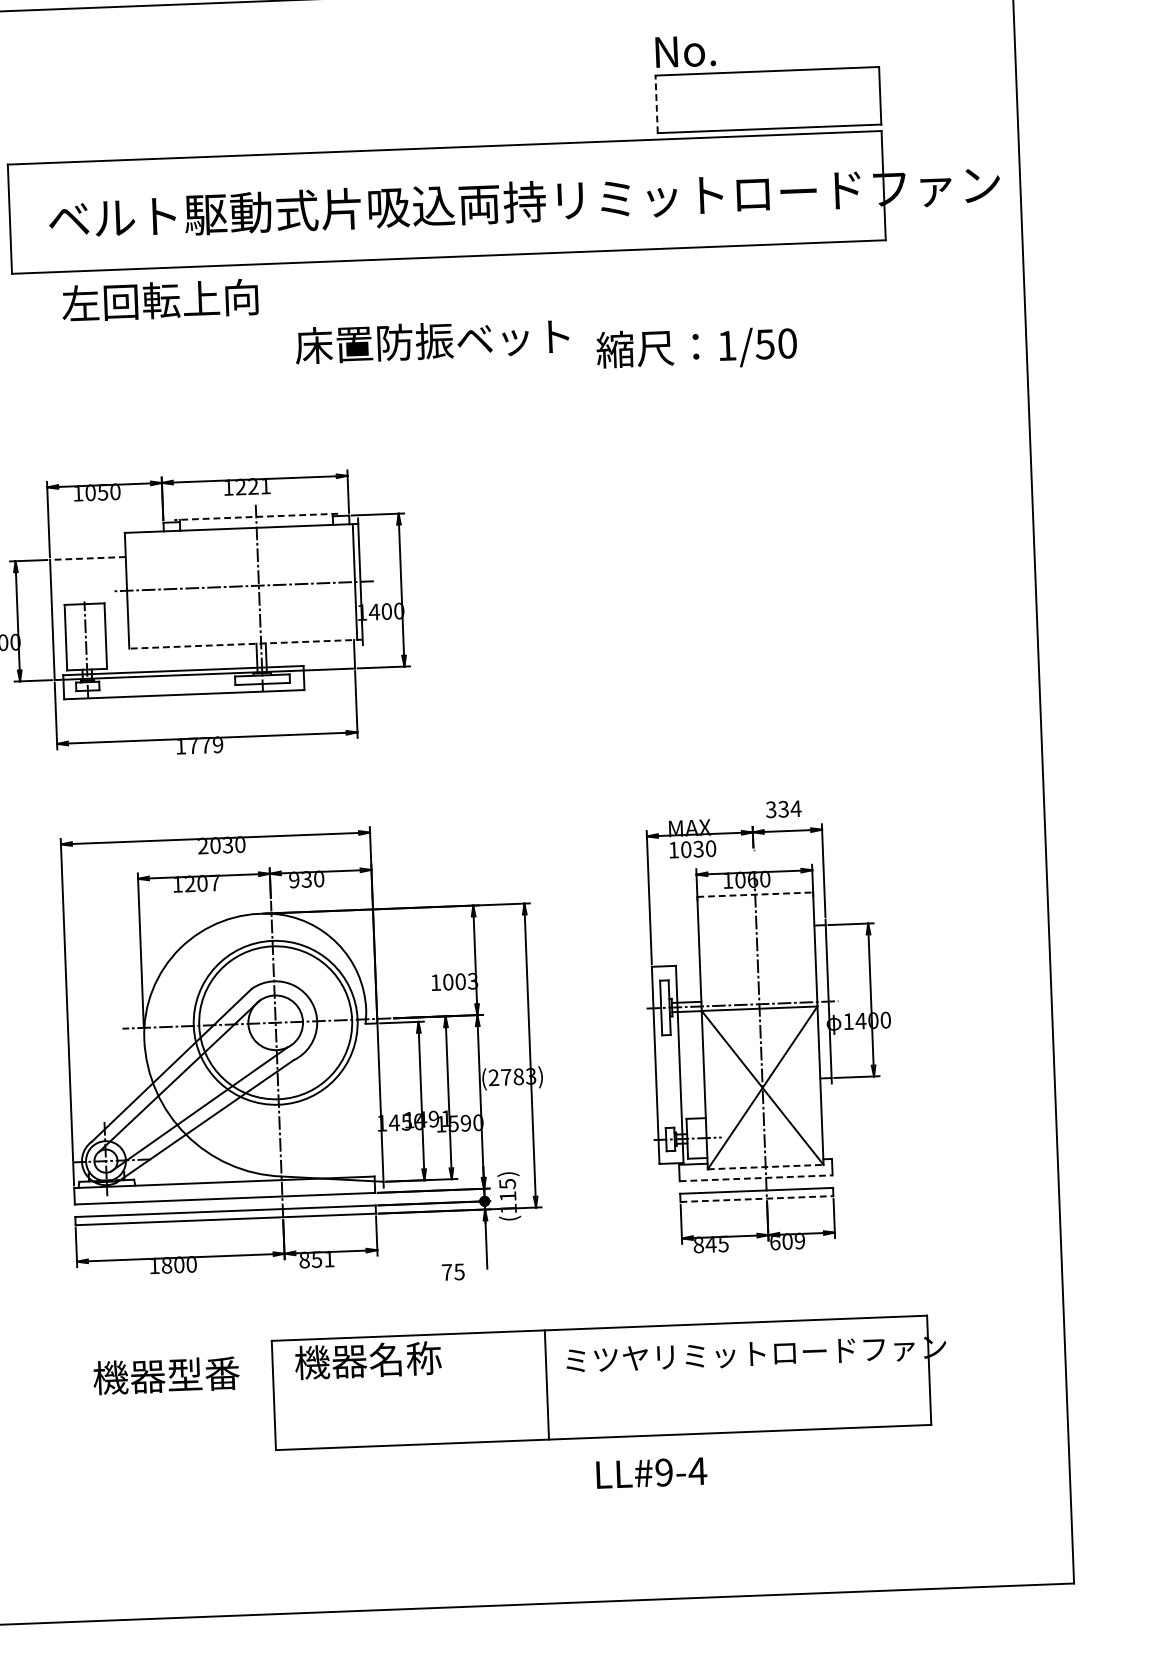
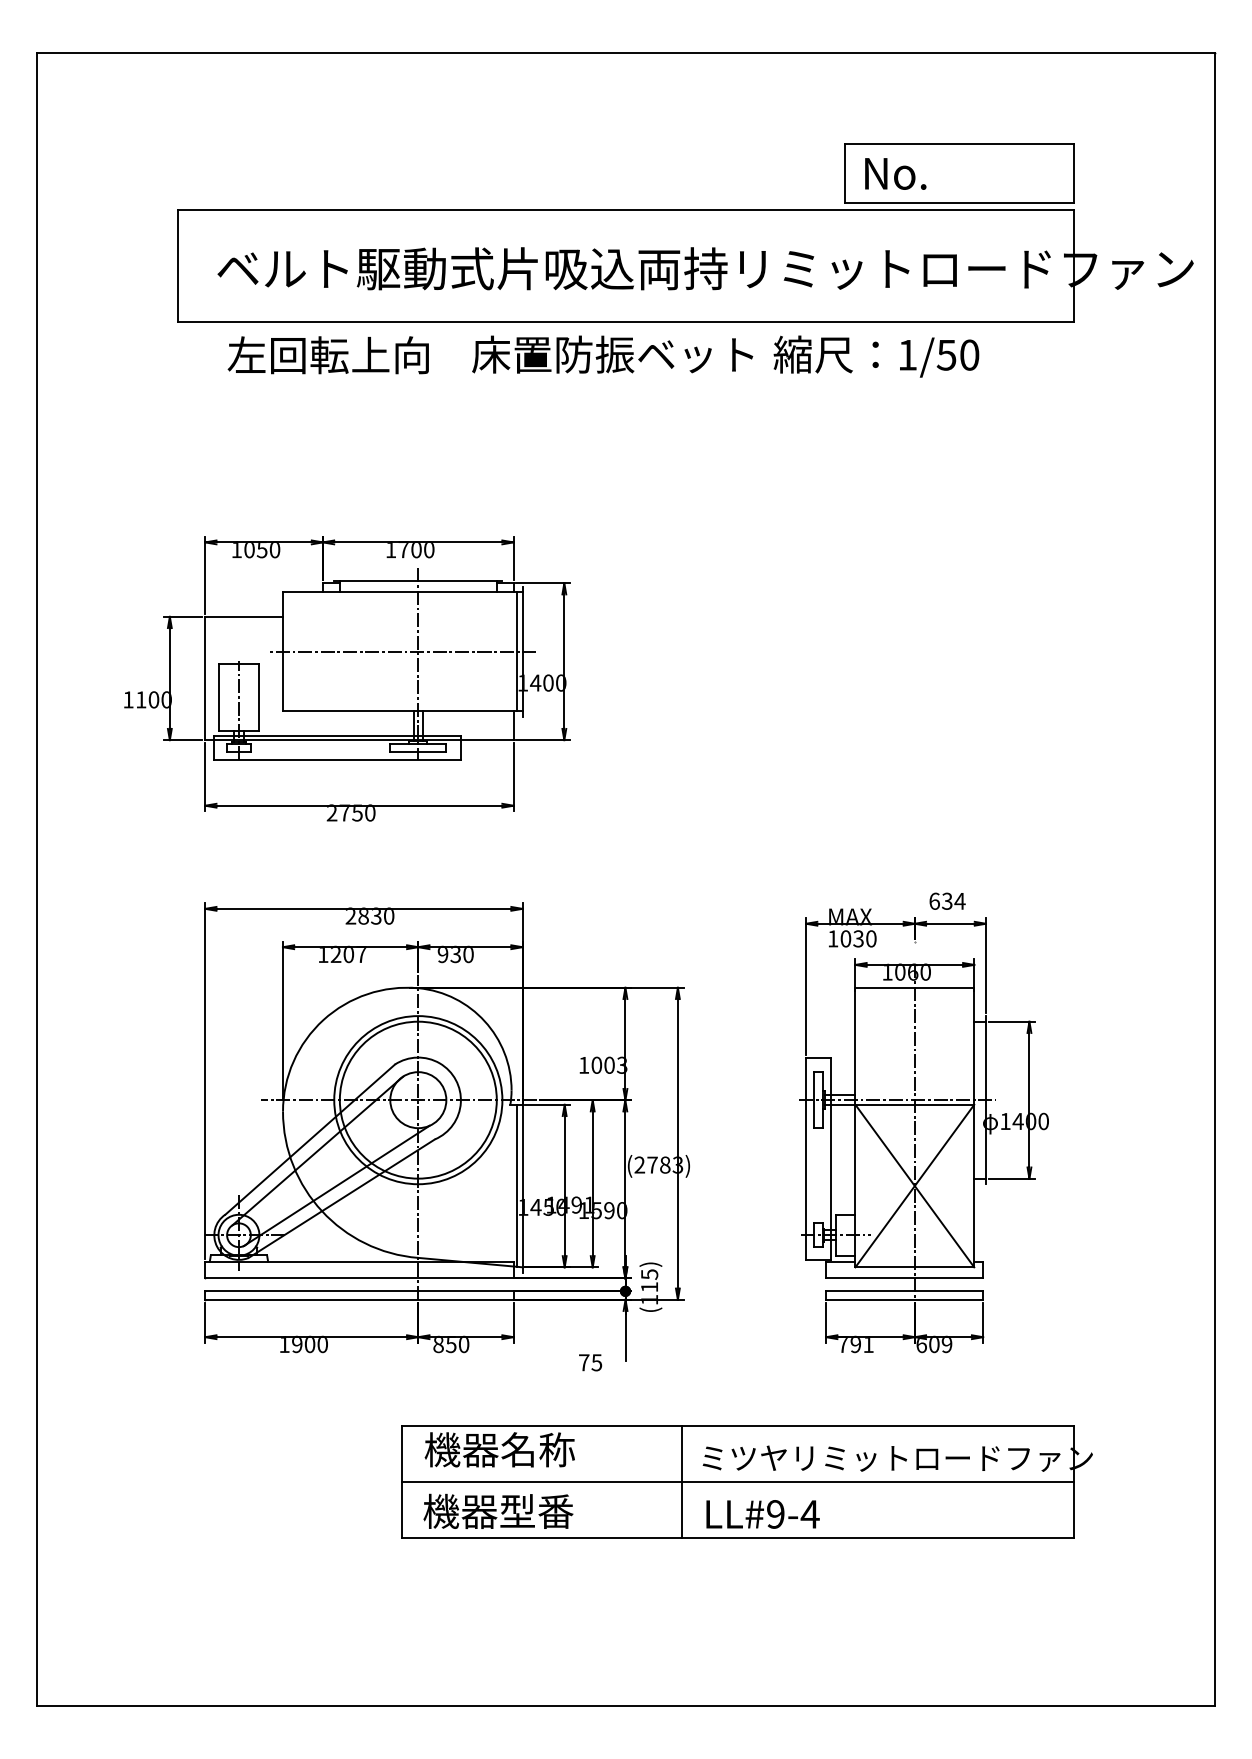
text: (685, 51) -> (895, 173), moved
line: (656, 104) -> (844, 173), dashed -> solid
text: (432, 340) -> (612, 354), moved
text: (696, 348) -> (876, 356), moved
text: (253, 487) -> (416, 550), 1221 -> 1700
line: (255, 516) -> (417, 580), dashed -> solid
line: (88, 558) -> (244, 616), dashed -> solid
line: (245, 643) -> (402, 710), dashed -> solid
text: (198, 745) -> (350, 812), 1779 -> 2750
text: (771, 808) -> (934, 900), 334 -> 634
text: (215, 846) -> (363, 917), 2030 -> 2830
line: (755, 894) -> (915, 987), dashed -> solid
line: (374, 1102) -> (516, 1185), added
line: (766, 1167) -> (915, 1267), dashed -> solid
line: (757, 1178) -> (905, 1278), dashed -> solid
line: (757, 1198) -> (905, 1299), dashed -> solid
text: (710, 1244) -> (855, 1344), 845 -> 791
text: (329, 1259) -> (464, 1344), 851 -> 850
text: (167, 1265) -> (297, 1344), 1800 -> 1900
text: (166, 1374) -> (498, 1510), moved
line: (600, 1383) -> (737, 1482), added
text: (651, 1473) -> (762, 1514), moved

